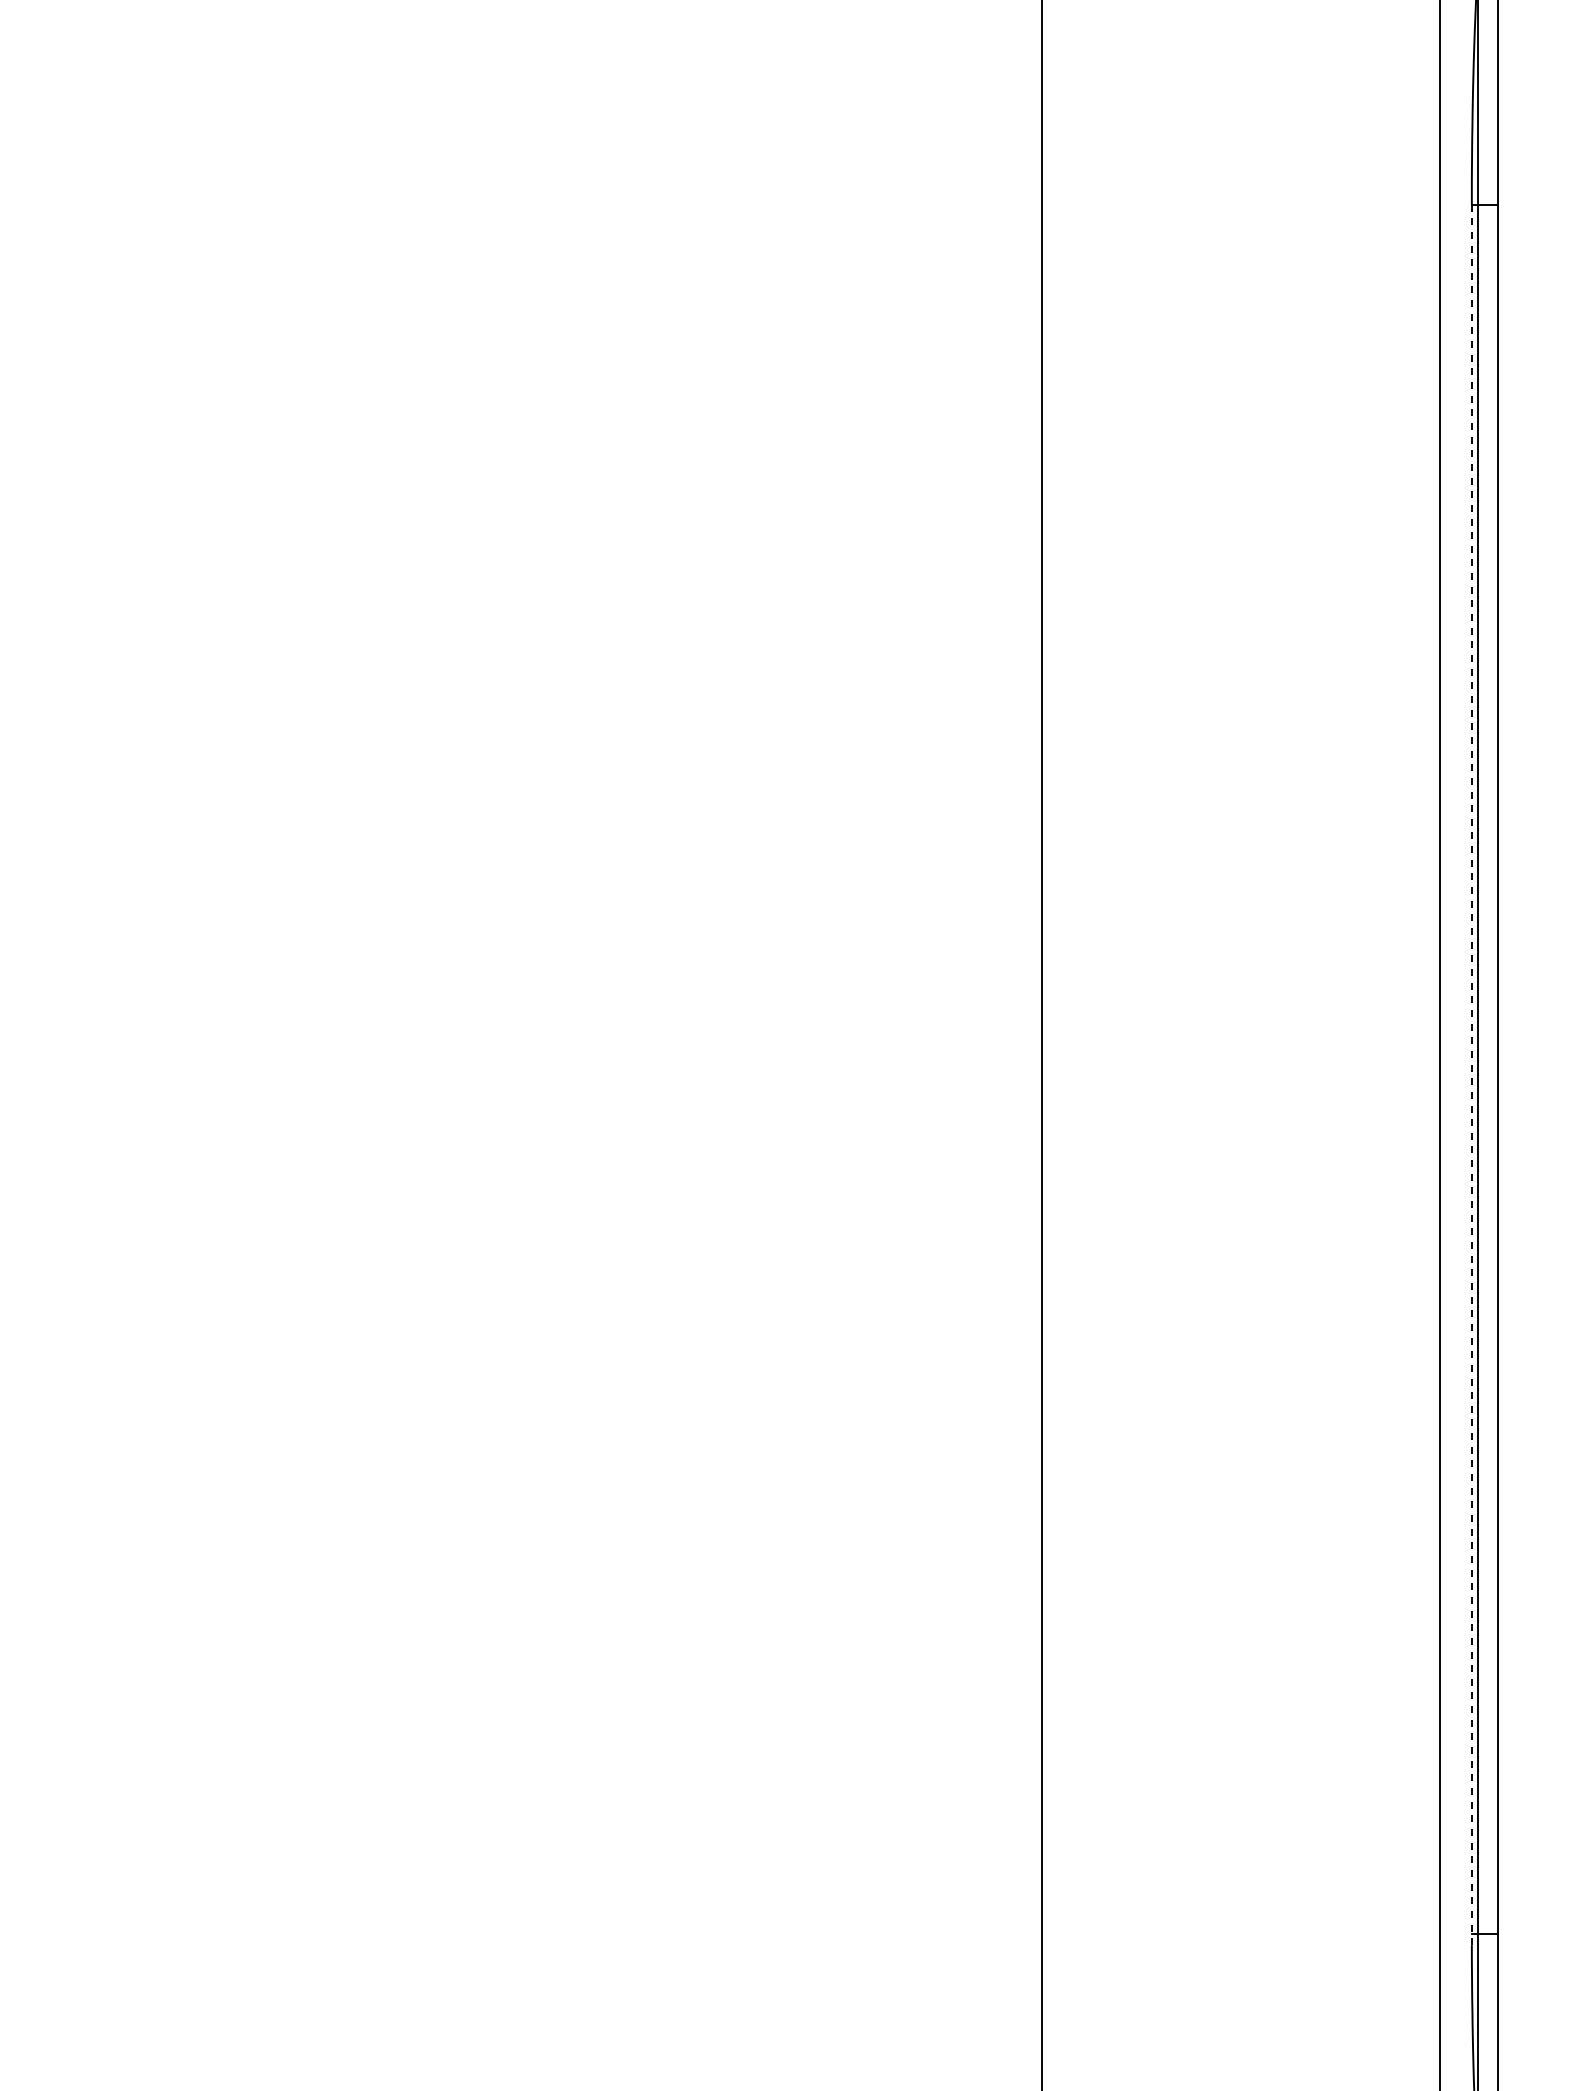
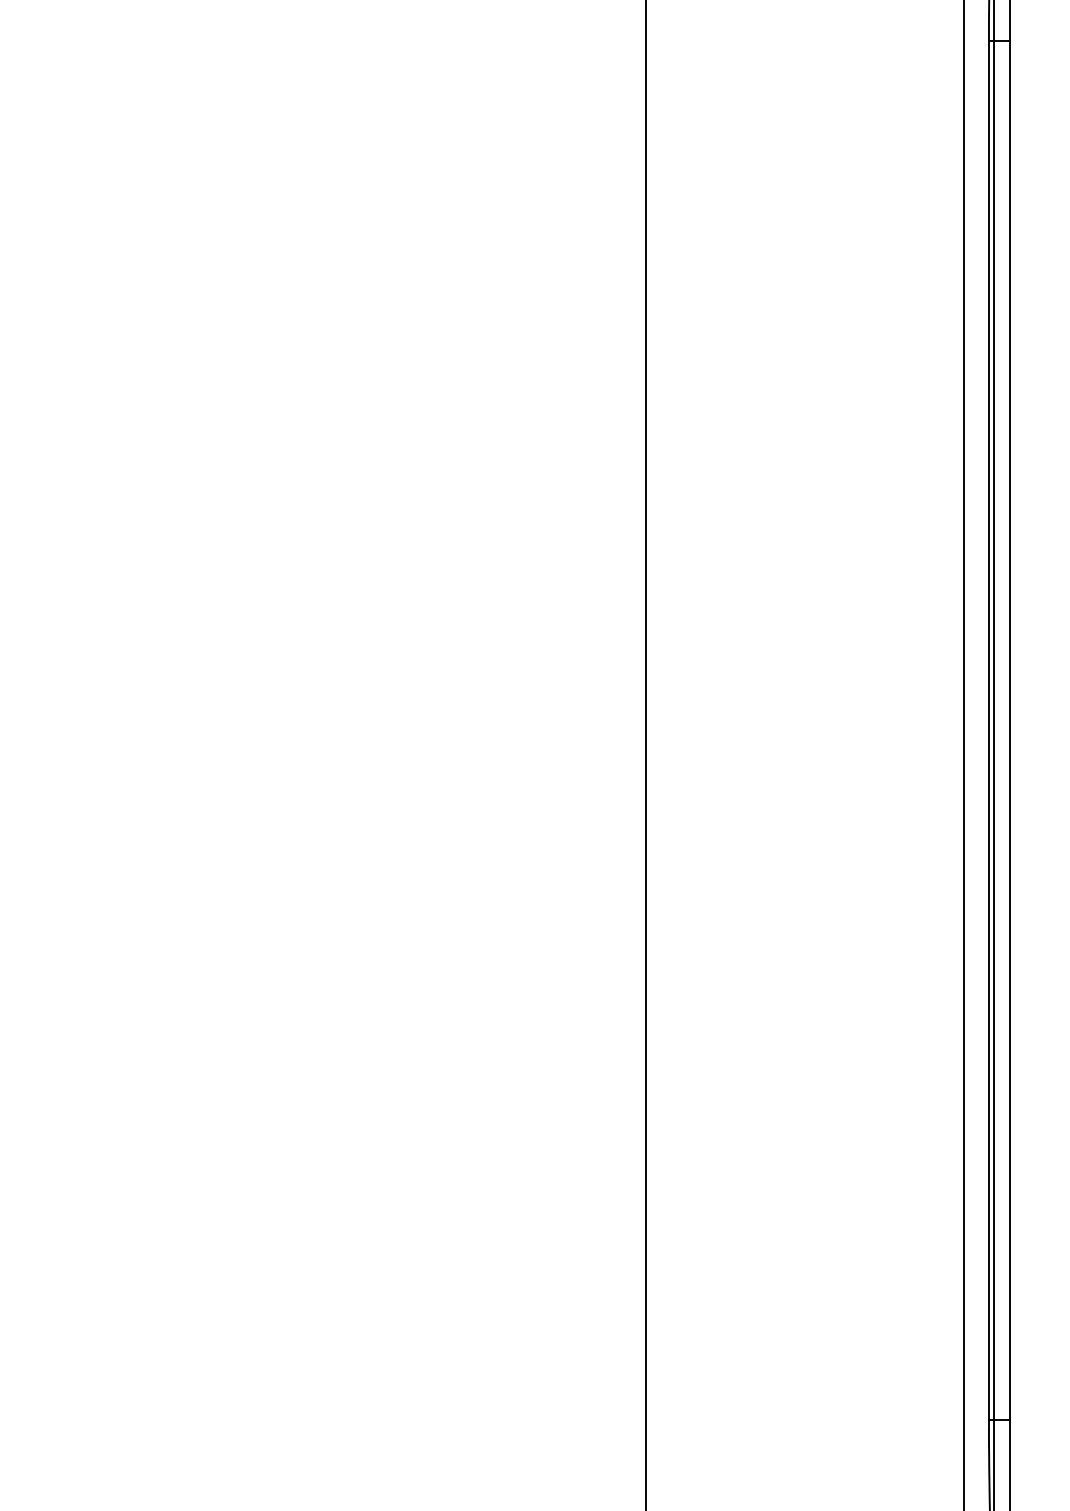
line: (1471, 1074) -> (988, 734), dashed -> solid

